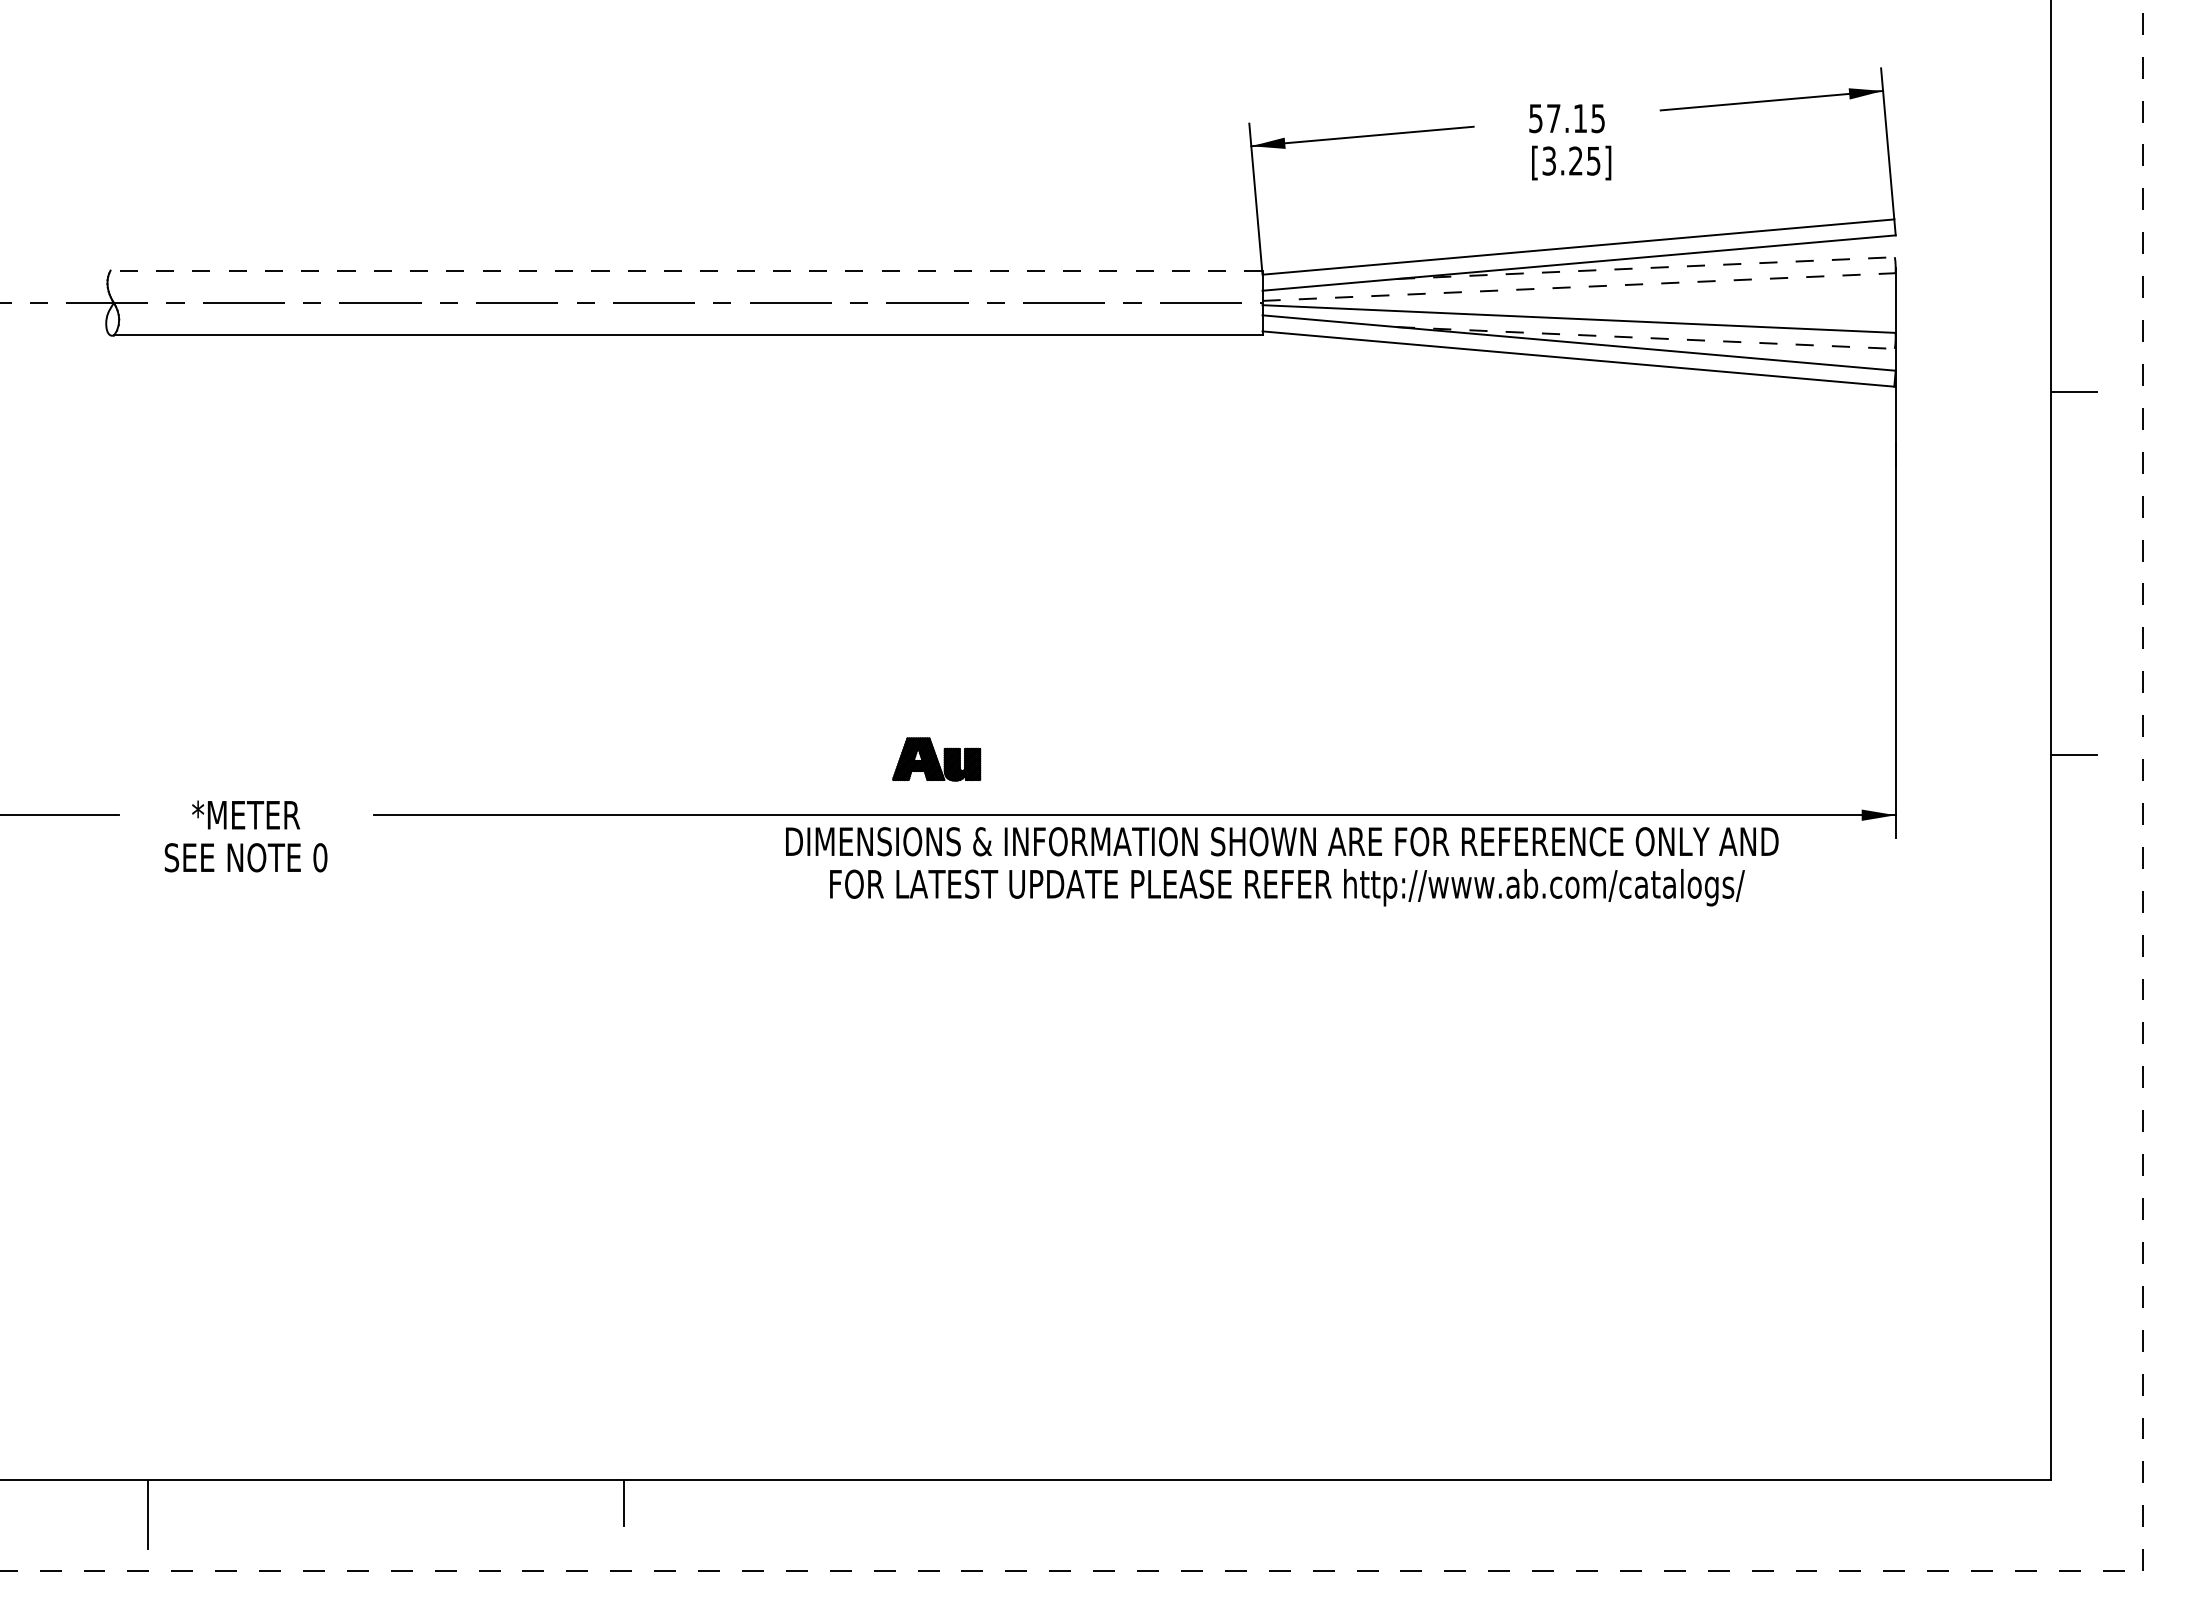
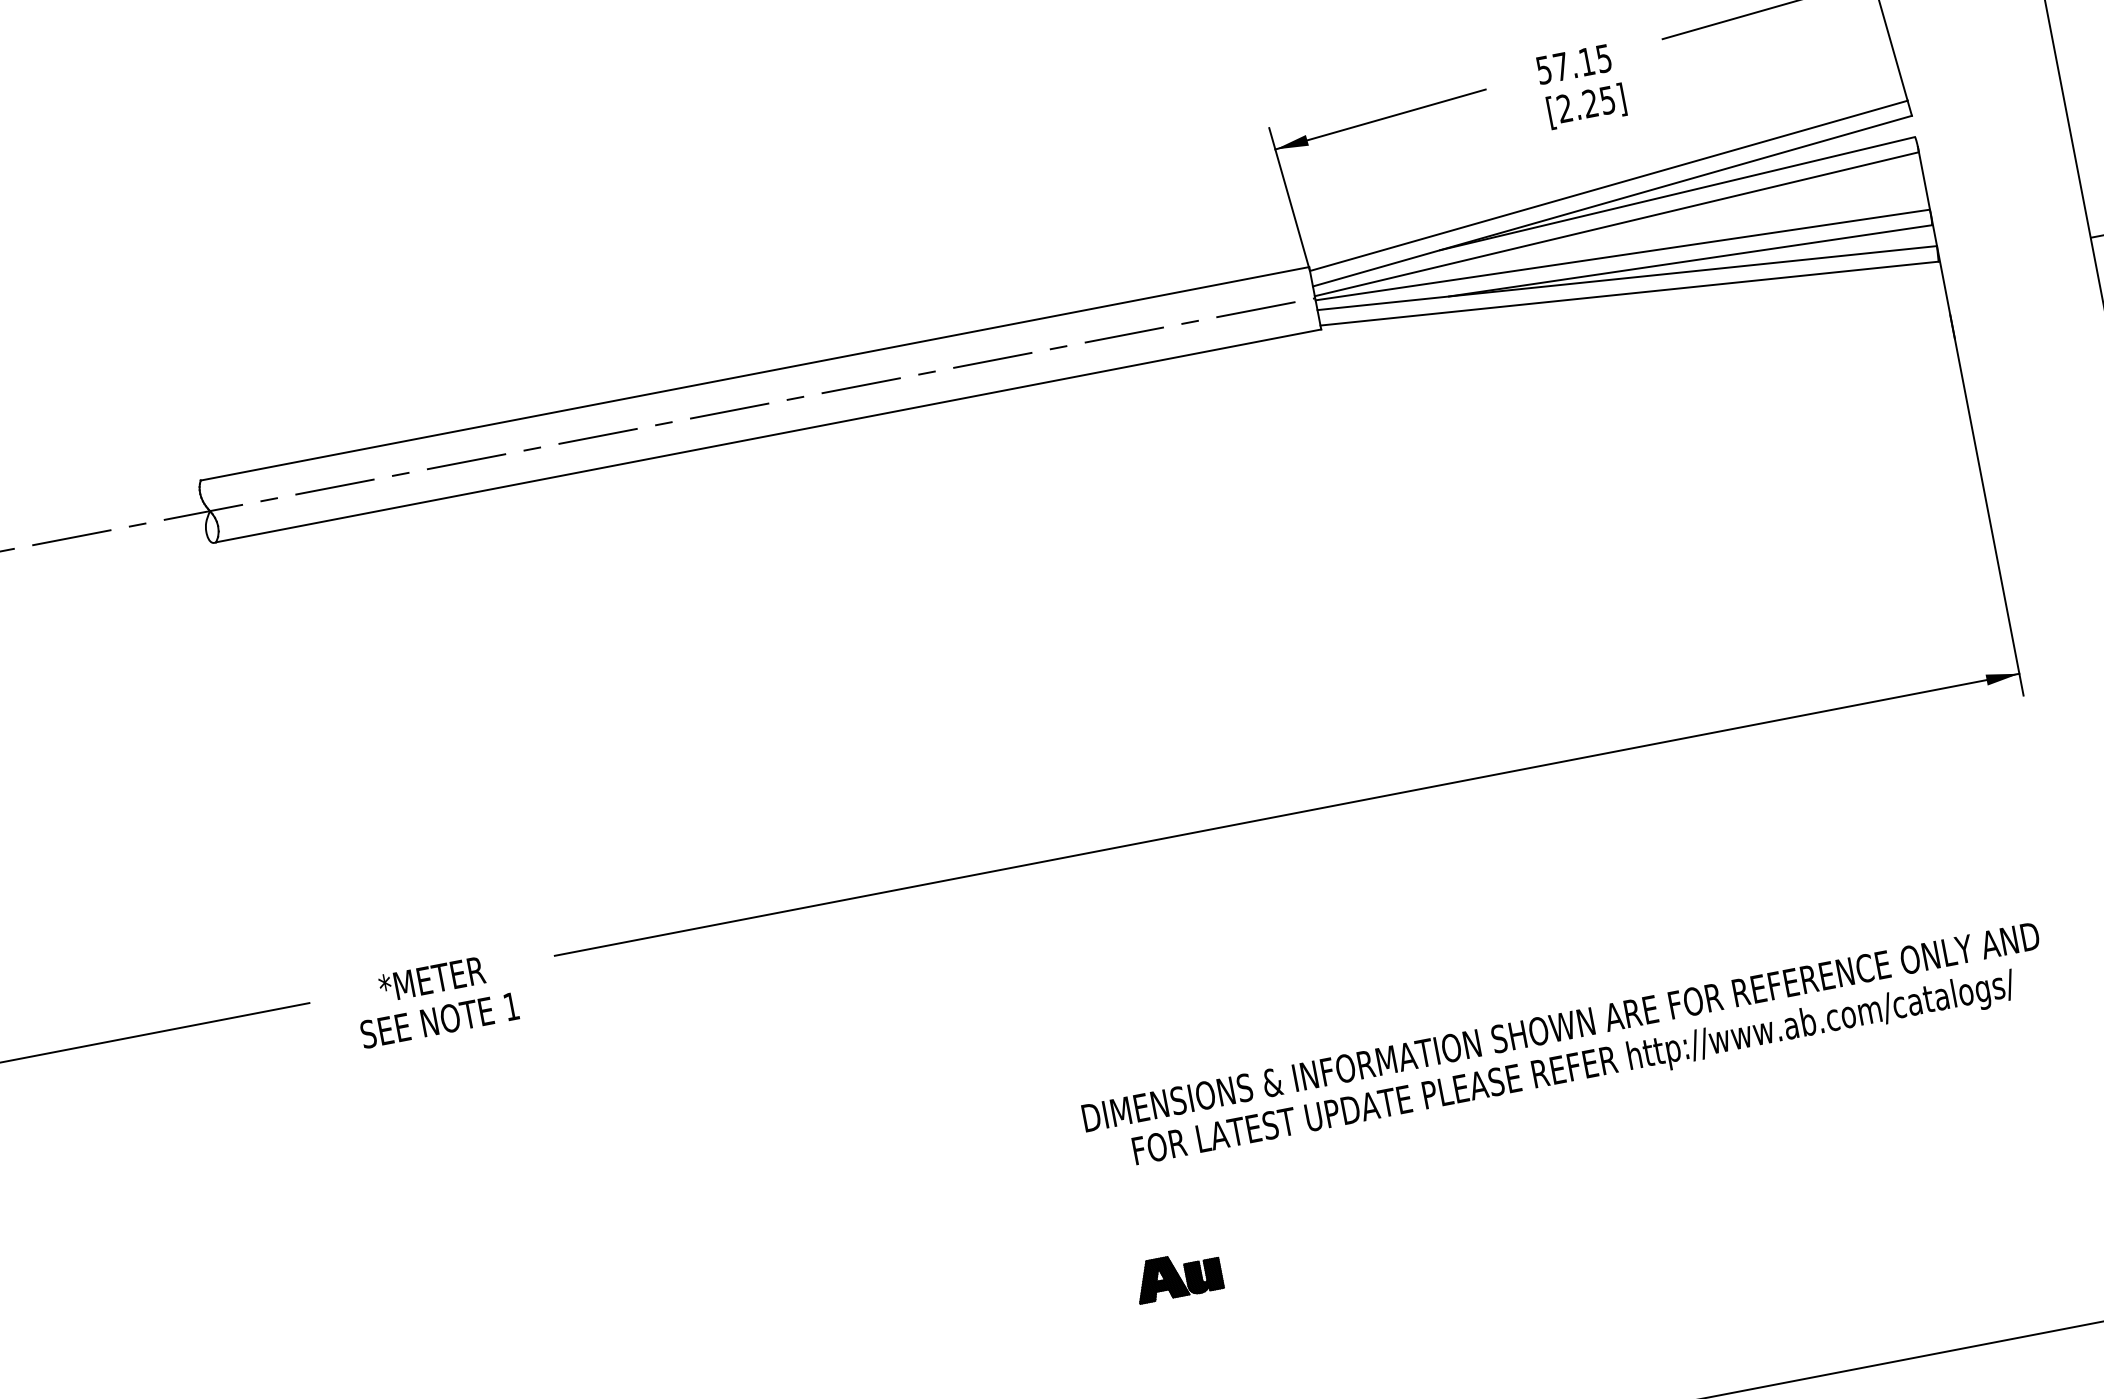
text: (1548, 160) -> (1563, 108), [3.25] -> [2.25]
line: (1646, 268) -> (1678, 193), dashed -> solid
line: (686, 270) -> (754, 373), dashed -> solid
line: (1578, 287) -> (1616, 224), dashed -> solid
line: (1646, 338) -> (1691, 261), dashed -> solid
part: (936, 759) -> (1178, 1276), moved
text: (320, 857) -> (511, 1006), 0 -> 1
text: (1282, 866) -> (1565, 1050), moved

